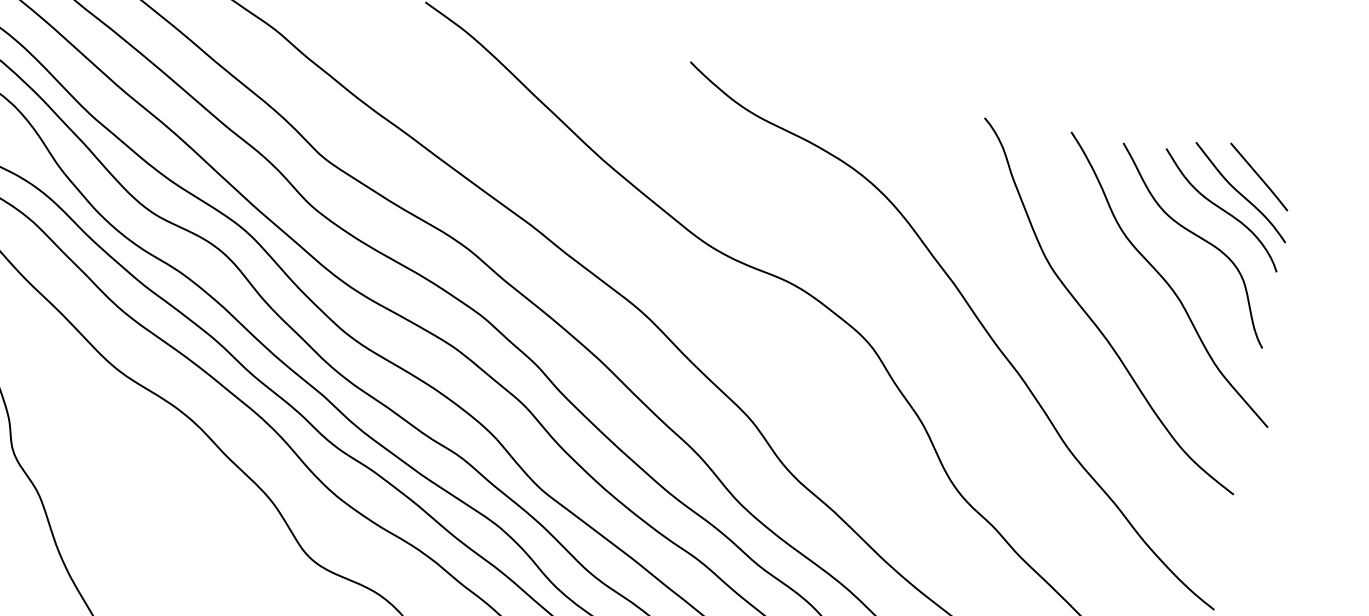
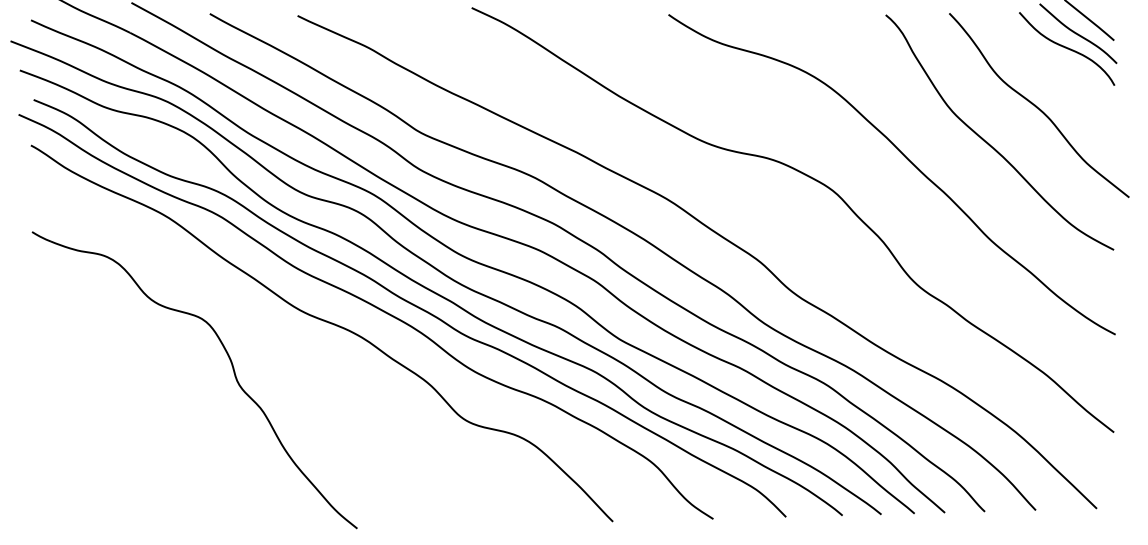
curve: (1196, 237) -> (1052, 71), removed

